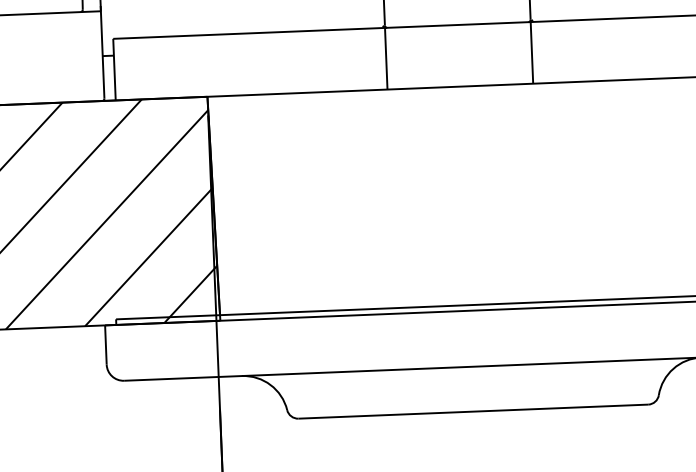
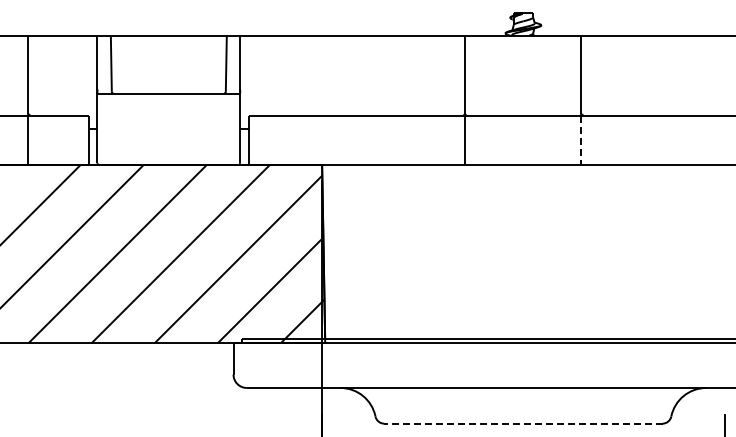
line: (532, 52) -> (581, 140), solid -> dashed
line: (472, 411) -> (522, 423), solid -> dashed

